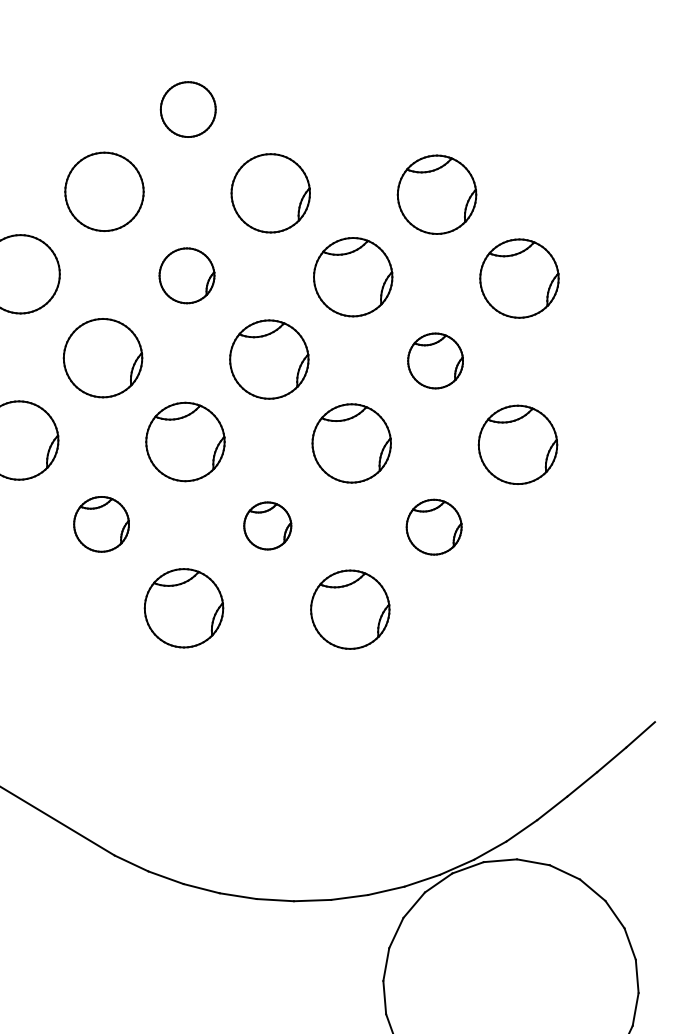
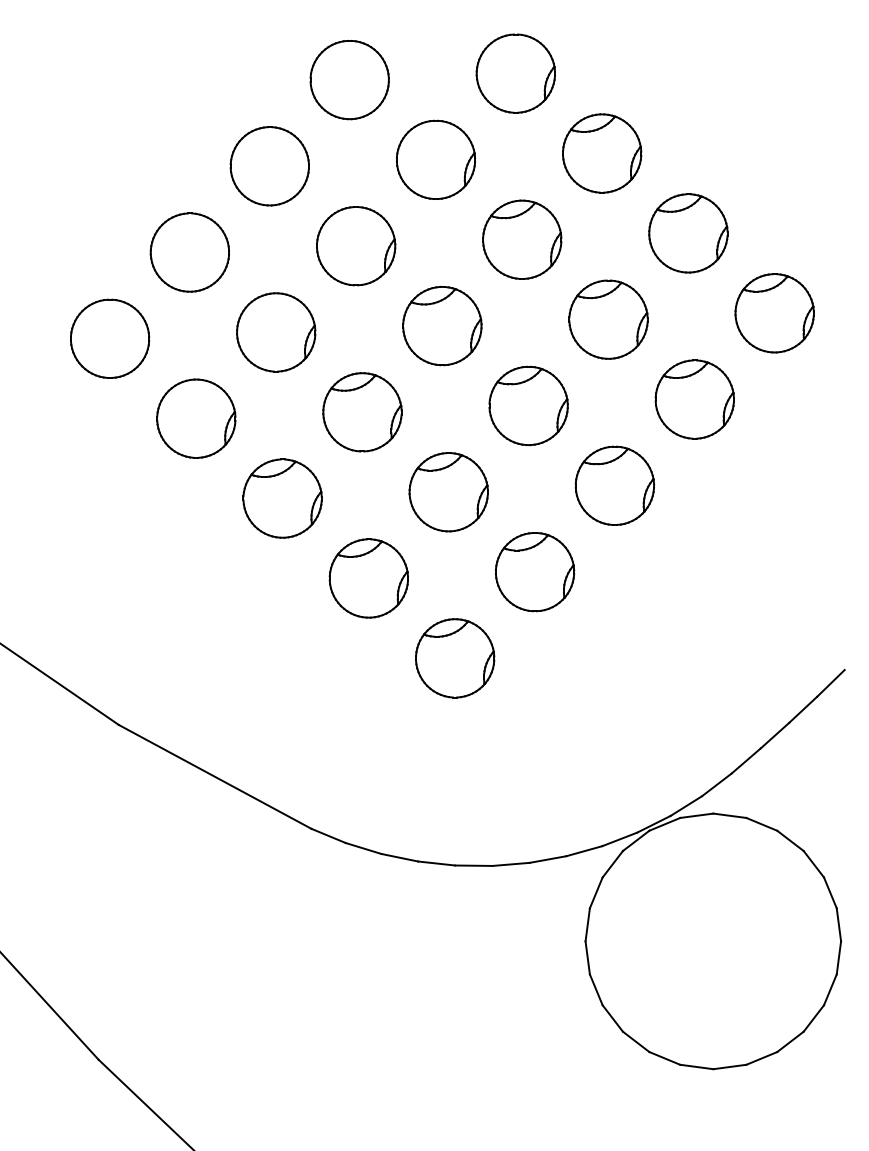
part: (188, 109) -> (349, 80), size x1.43
part: (354, 110) -> (515, 73), added
part: (187, 276) -> (356, 246), size x1.43
part: (435, 360) -> (608, 319), size x1.43
part: (601, 362) -> (774, 313), added
part: (101, 524) -> (282, 498), size x1.43
part: (267, 526) -> (448, 492), size x1.67
part: (433, 526) -> (614, 485), size x1.43
part: (266, 692) -> (455, 658), added

